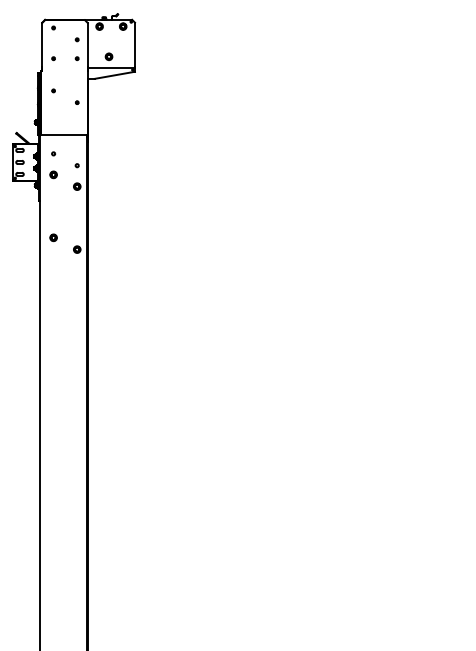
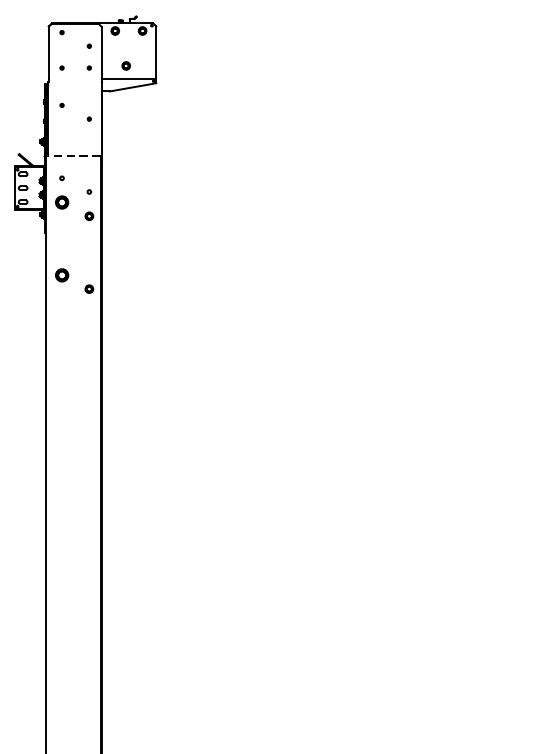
line: (63, 134) -> (73, 155), solid -> dashed
part: (53, 174) -> (61, 202), size x1.6
part: (53, 237) -> (61, 275), size x1.6

